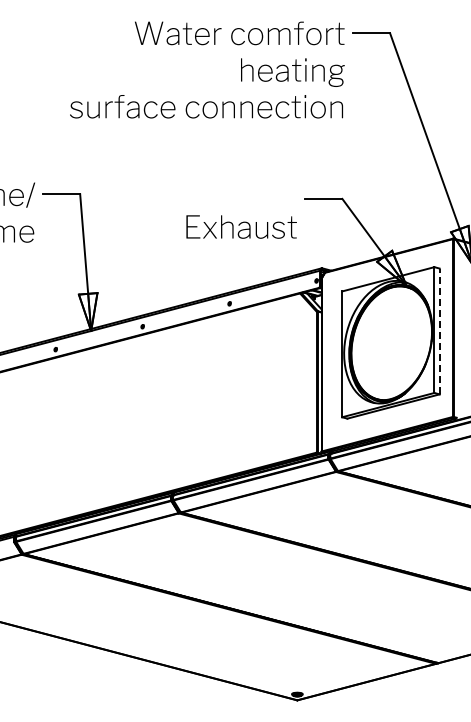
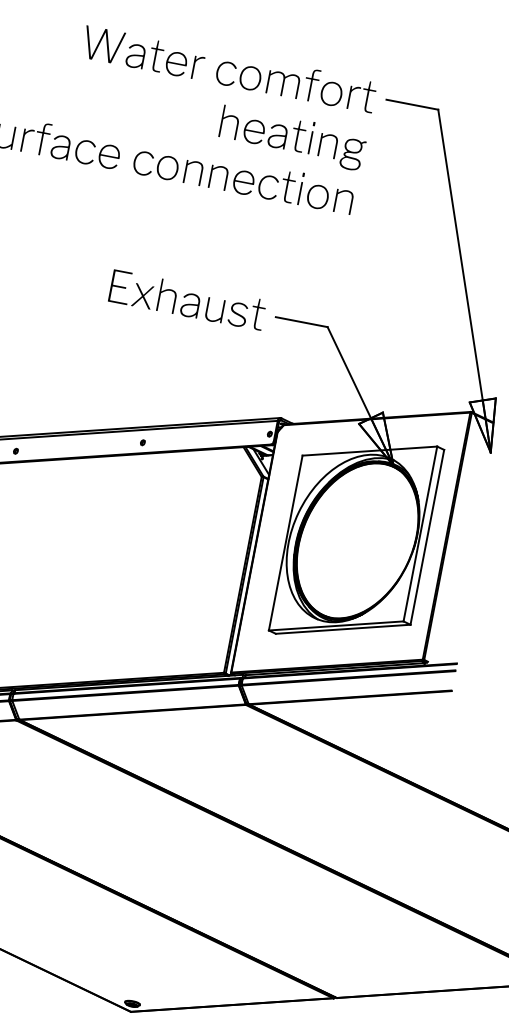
text: (241, 226) -> (187, 299), moved
line: (439, 331) -> (427, 537), dashed -> solid

